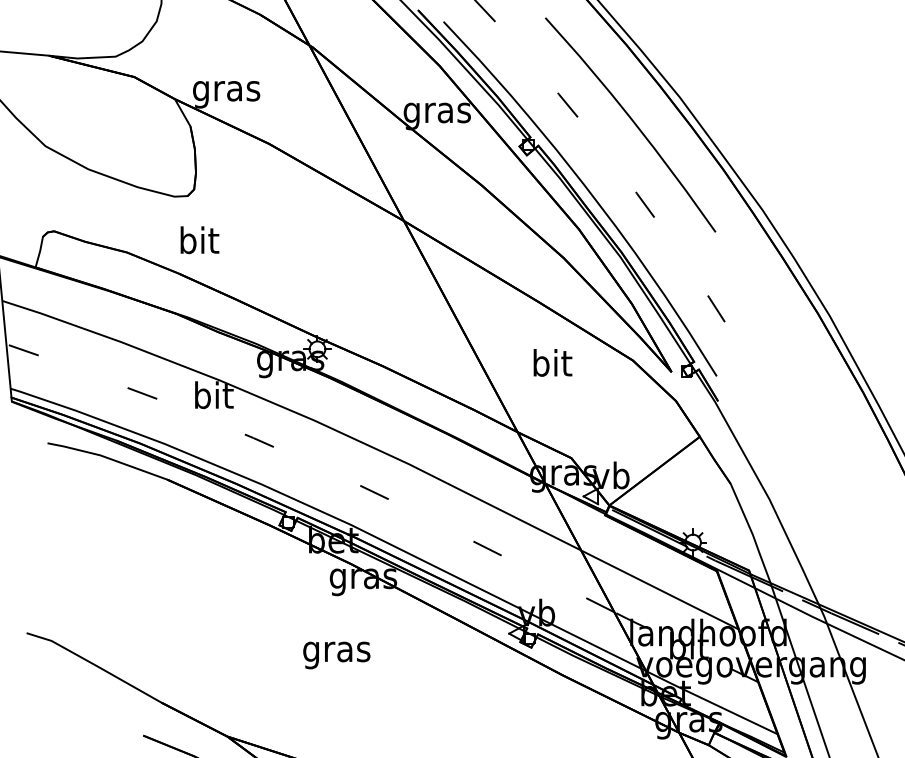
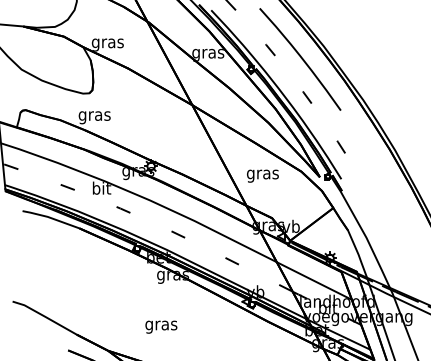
text: (198, 242) -> (94, 115), bit -> gras
text: (551, 366) -> (262, 174), bit -> gras
text: (337, 653) -> (161, 326), moved

